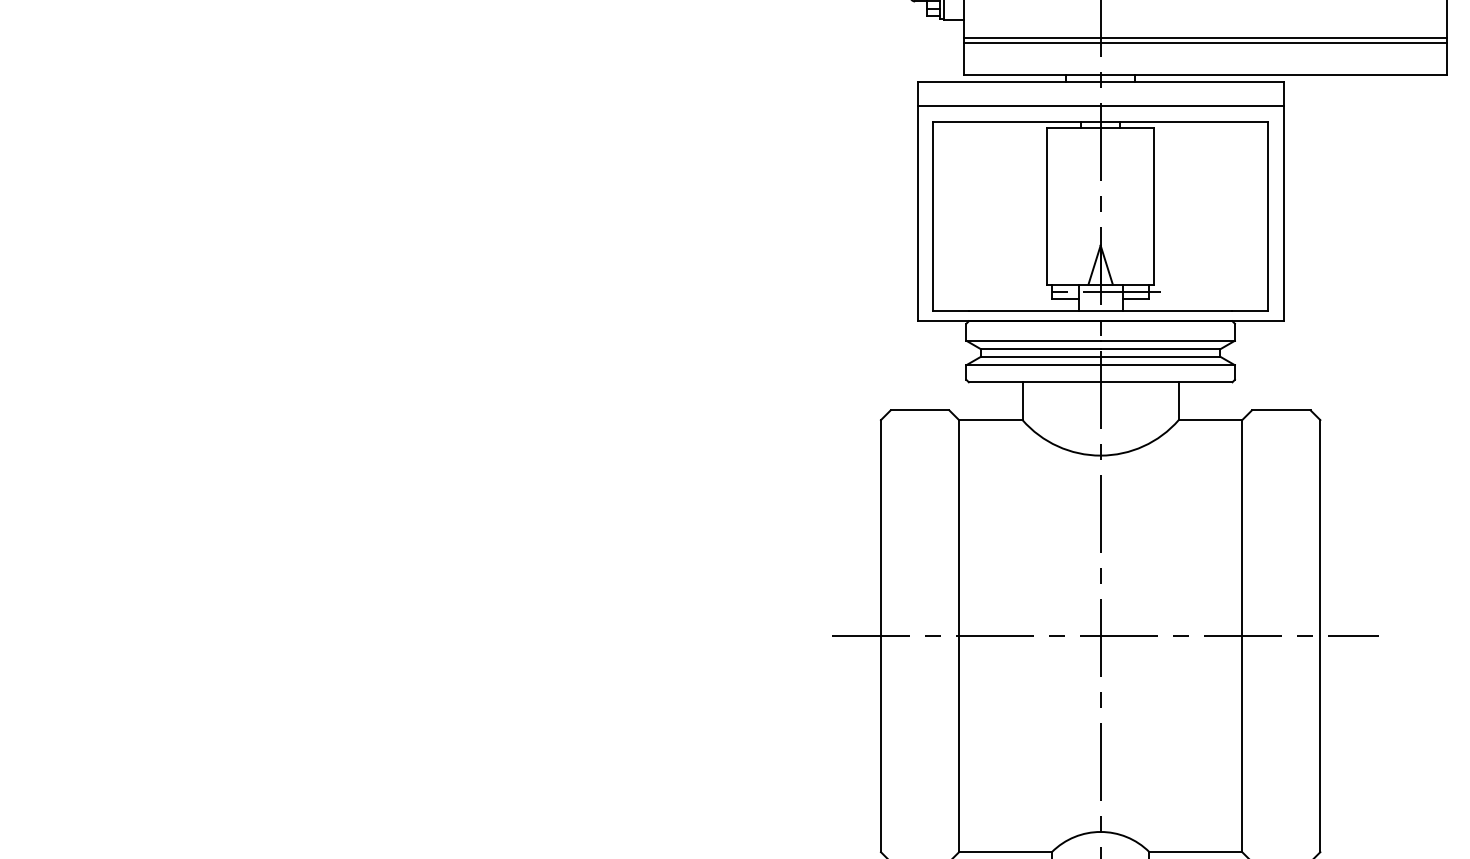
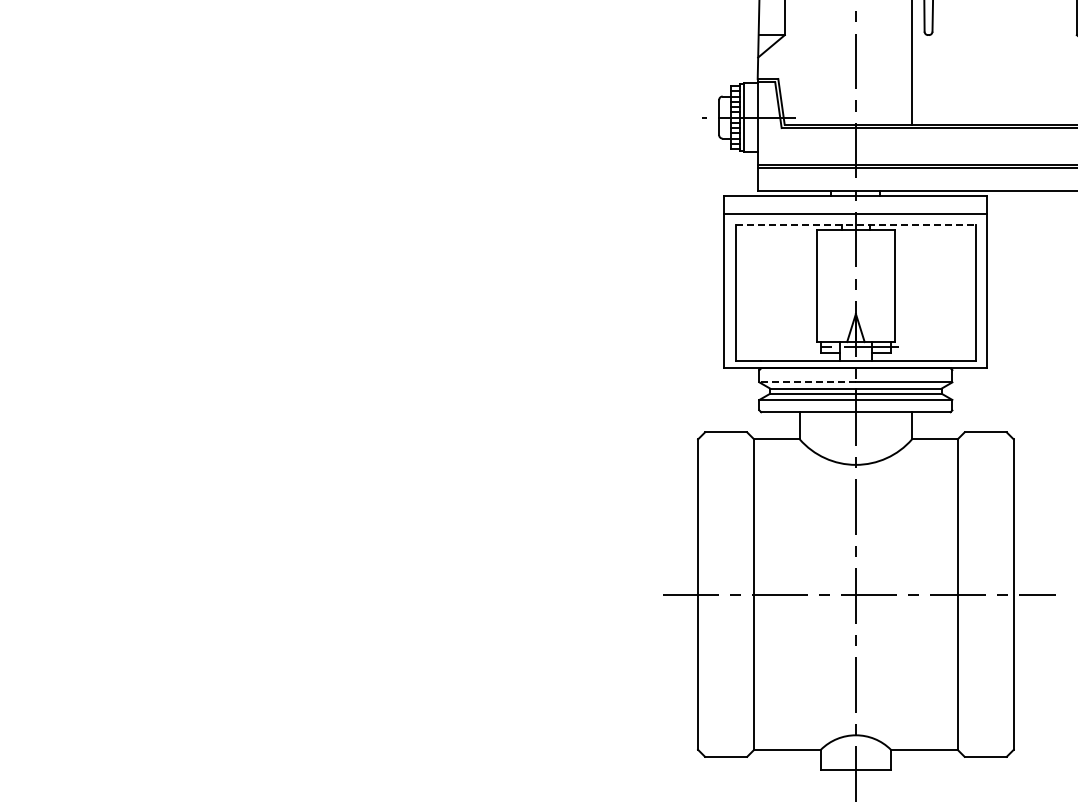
line: (1101, 122) -> (856, 225), solid -> dashed
line: (1033, 340) -> (807, 382), solid -> dashed

